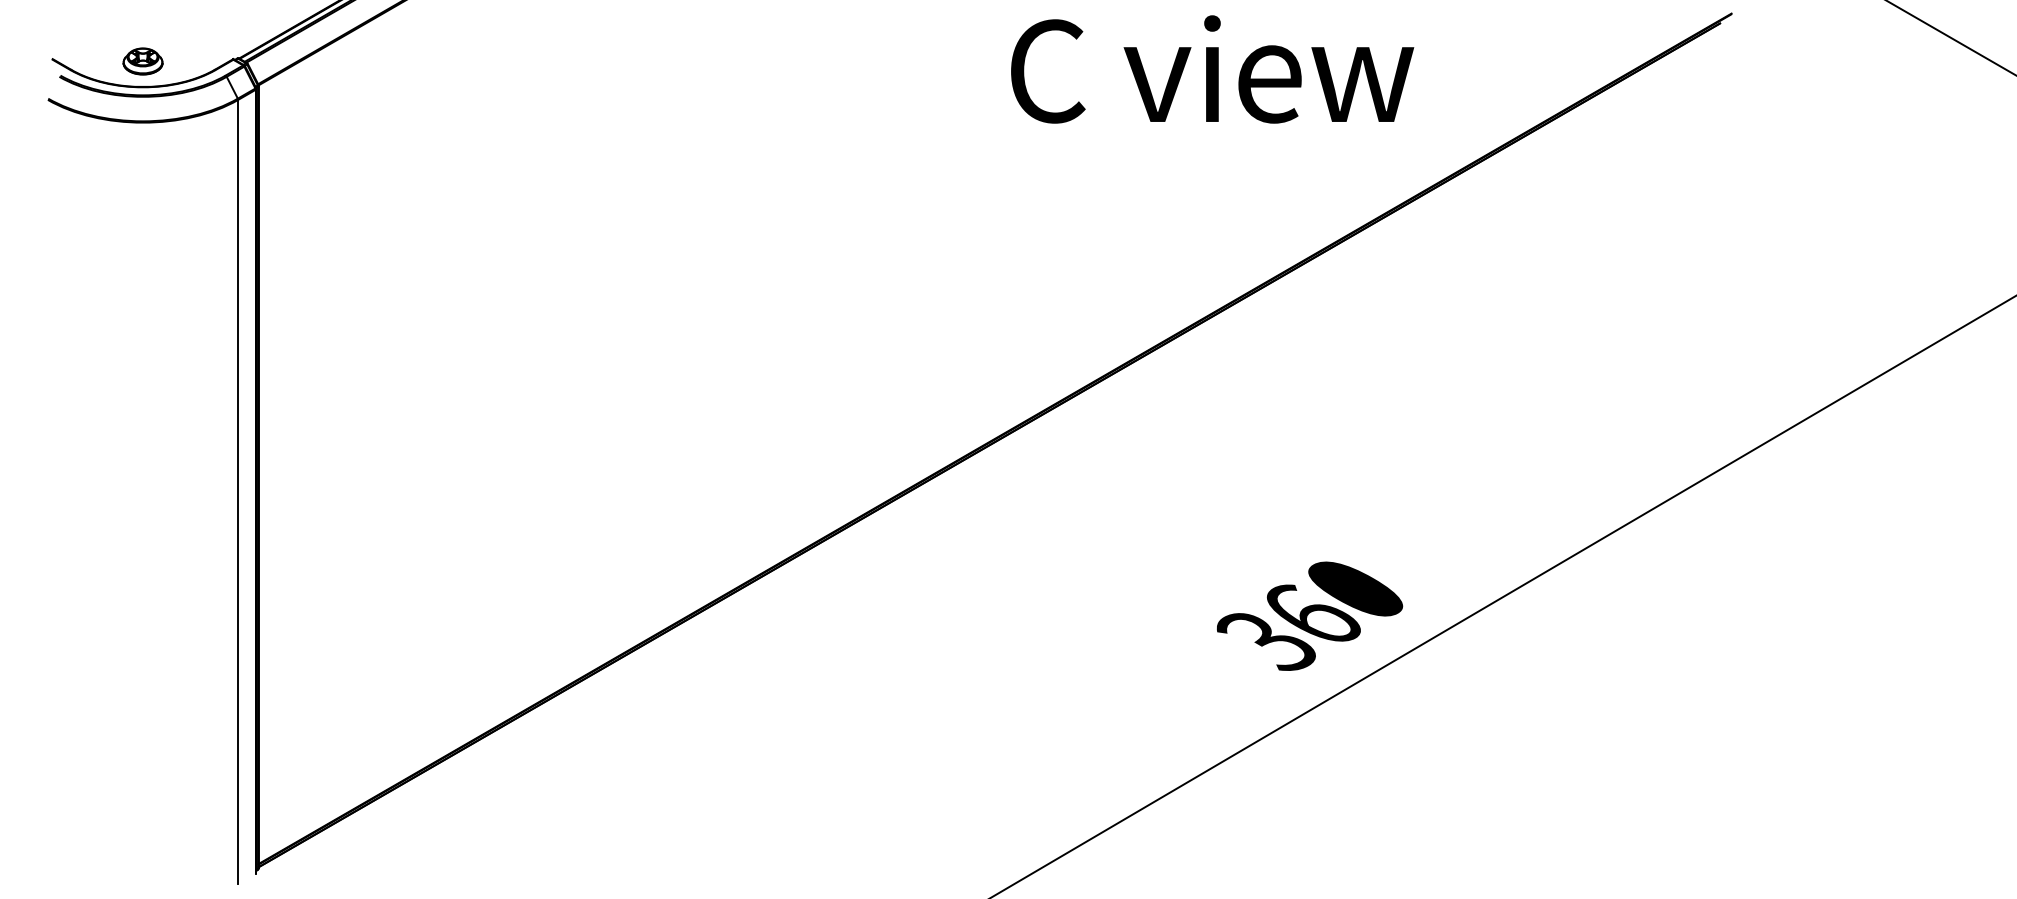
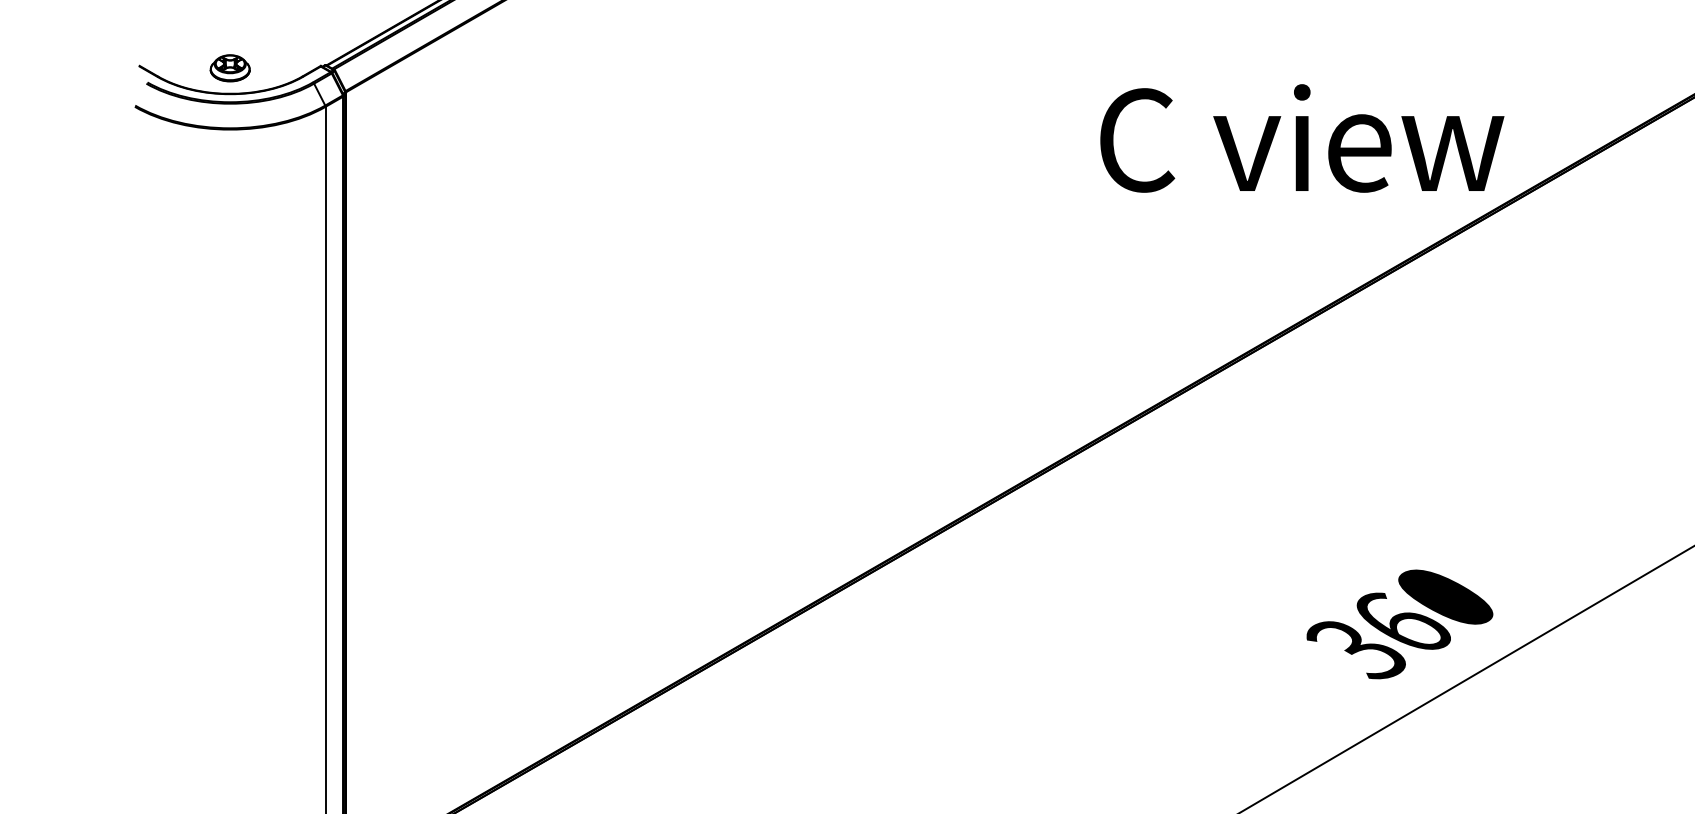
text: (1212, 69) -> (1302, 138), moved

